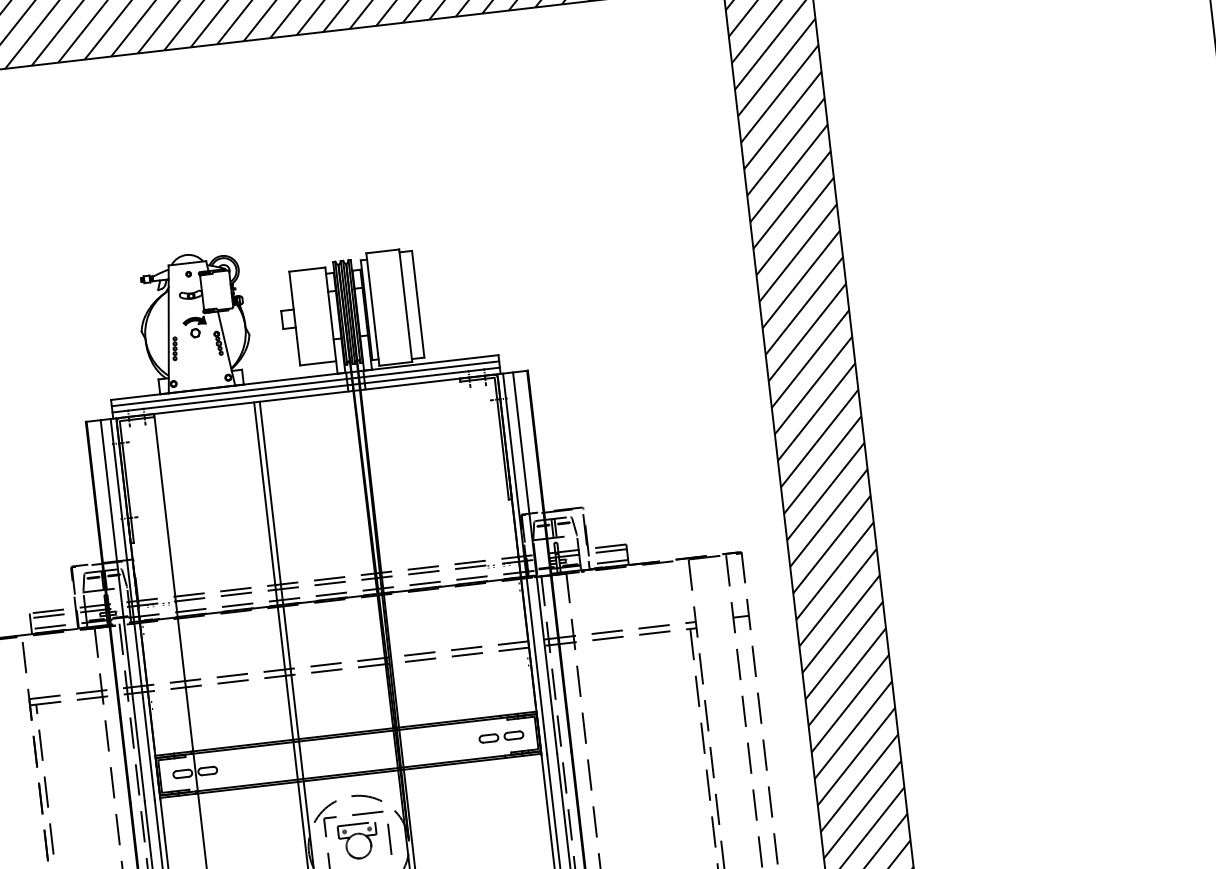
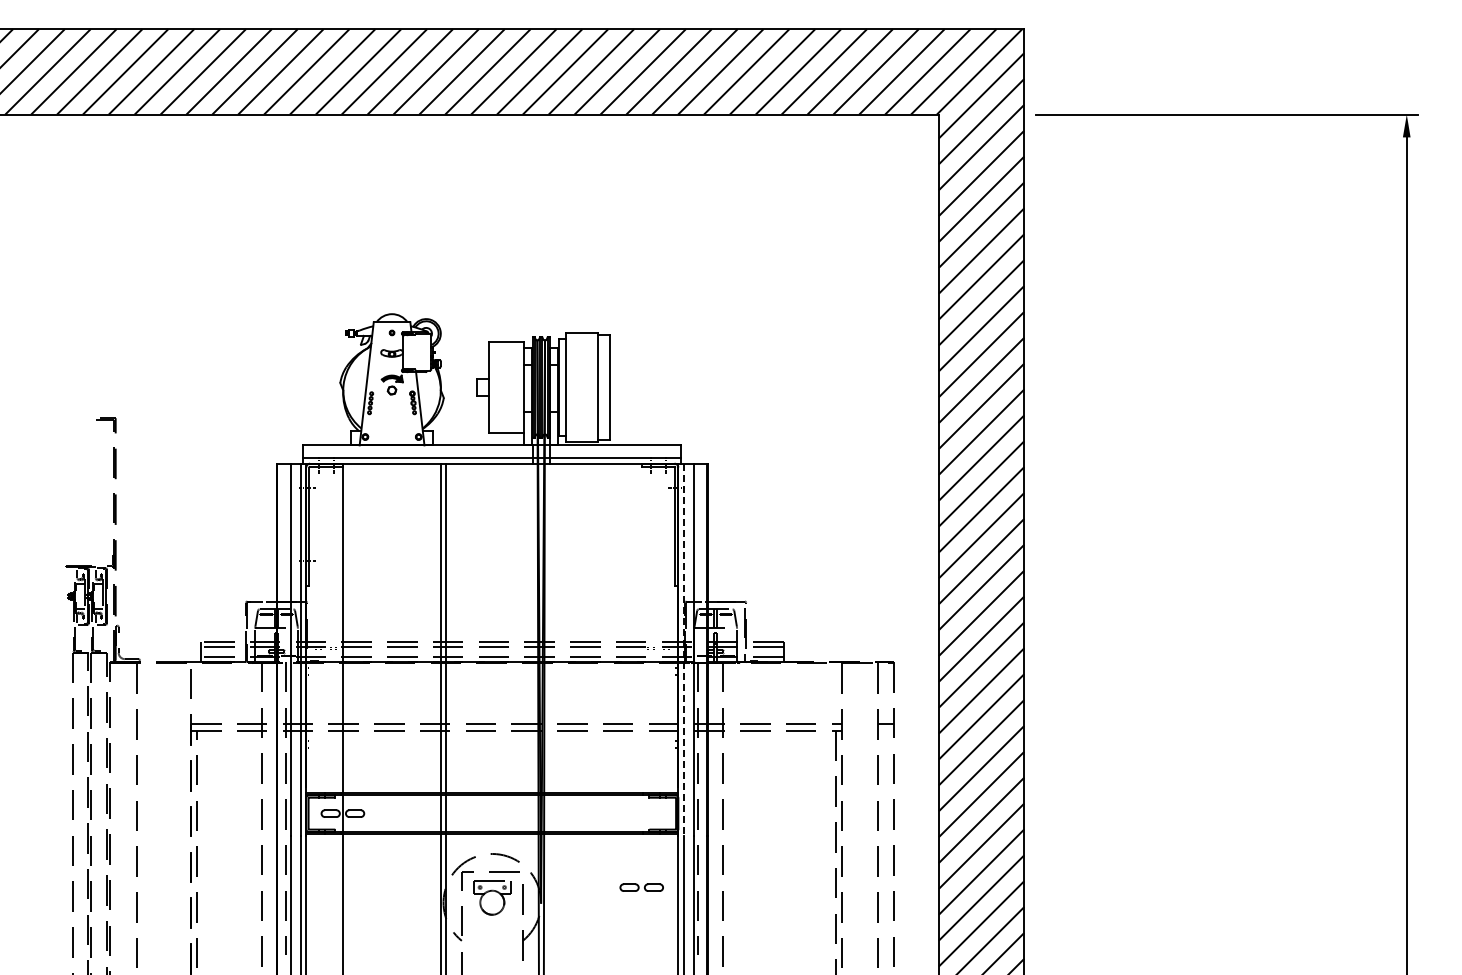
line: (305, 383) -> (492, 451), removed
line: (524, 565) -> (683, 650), solid -> dashed
part: (501, 736) -> (641, 887), moved

